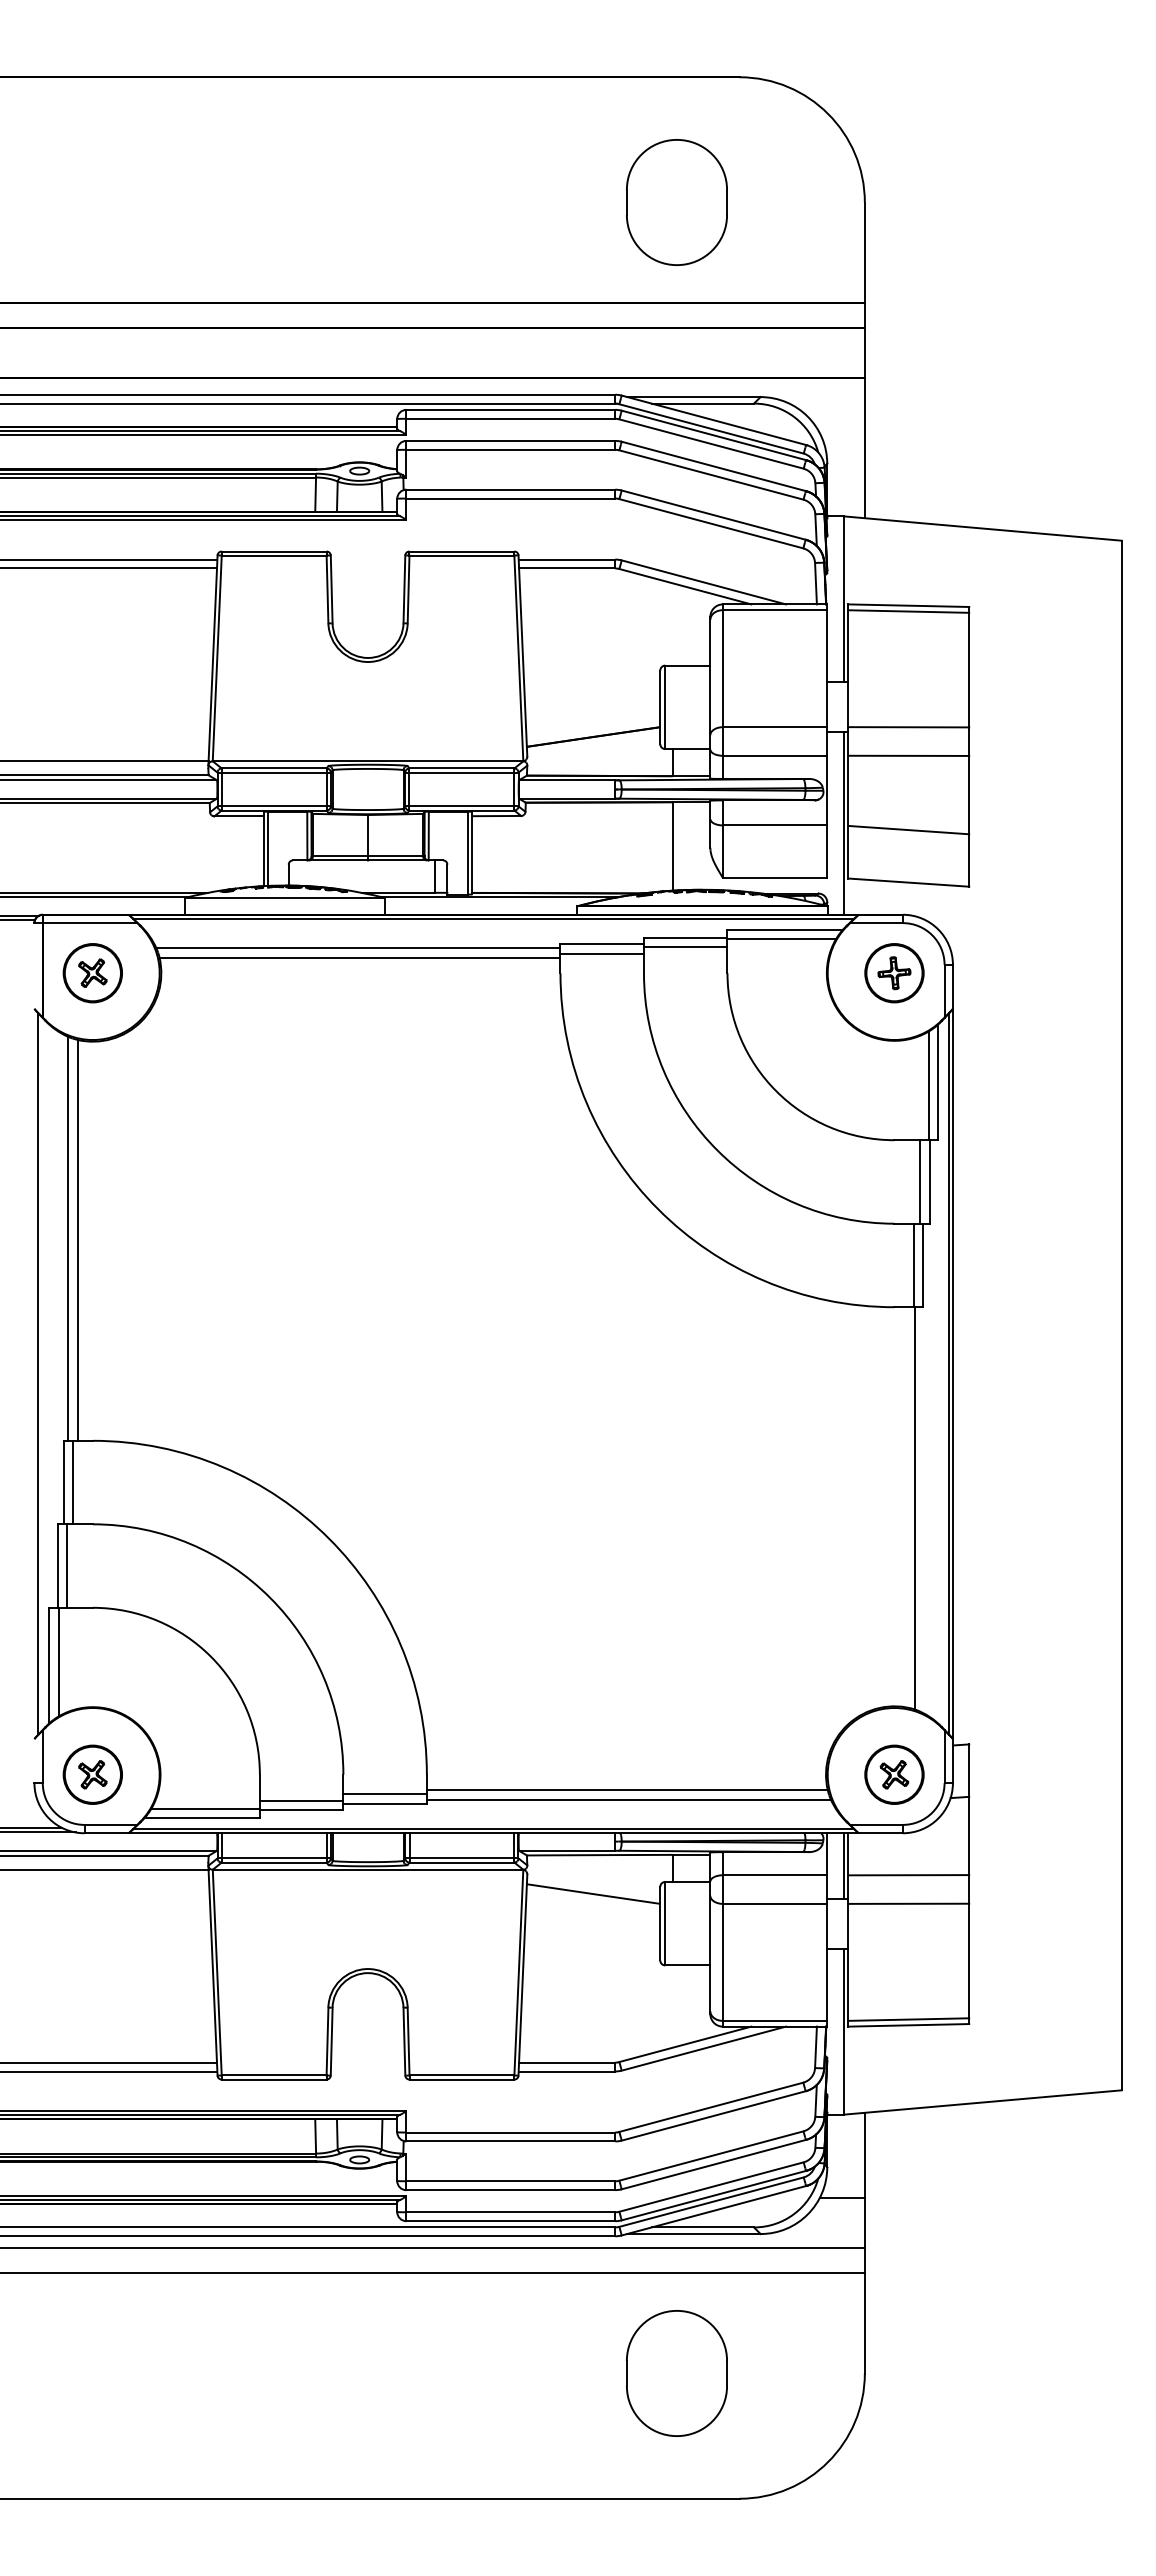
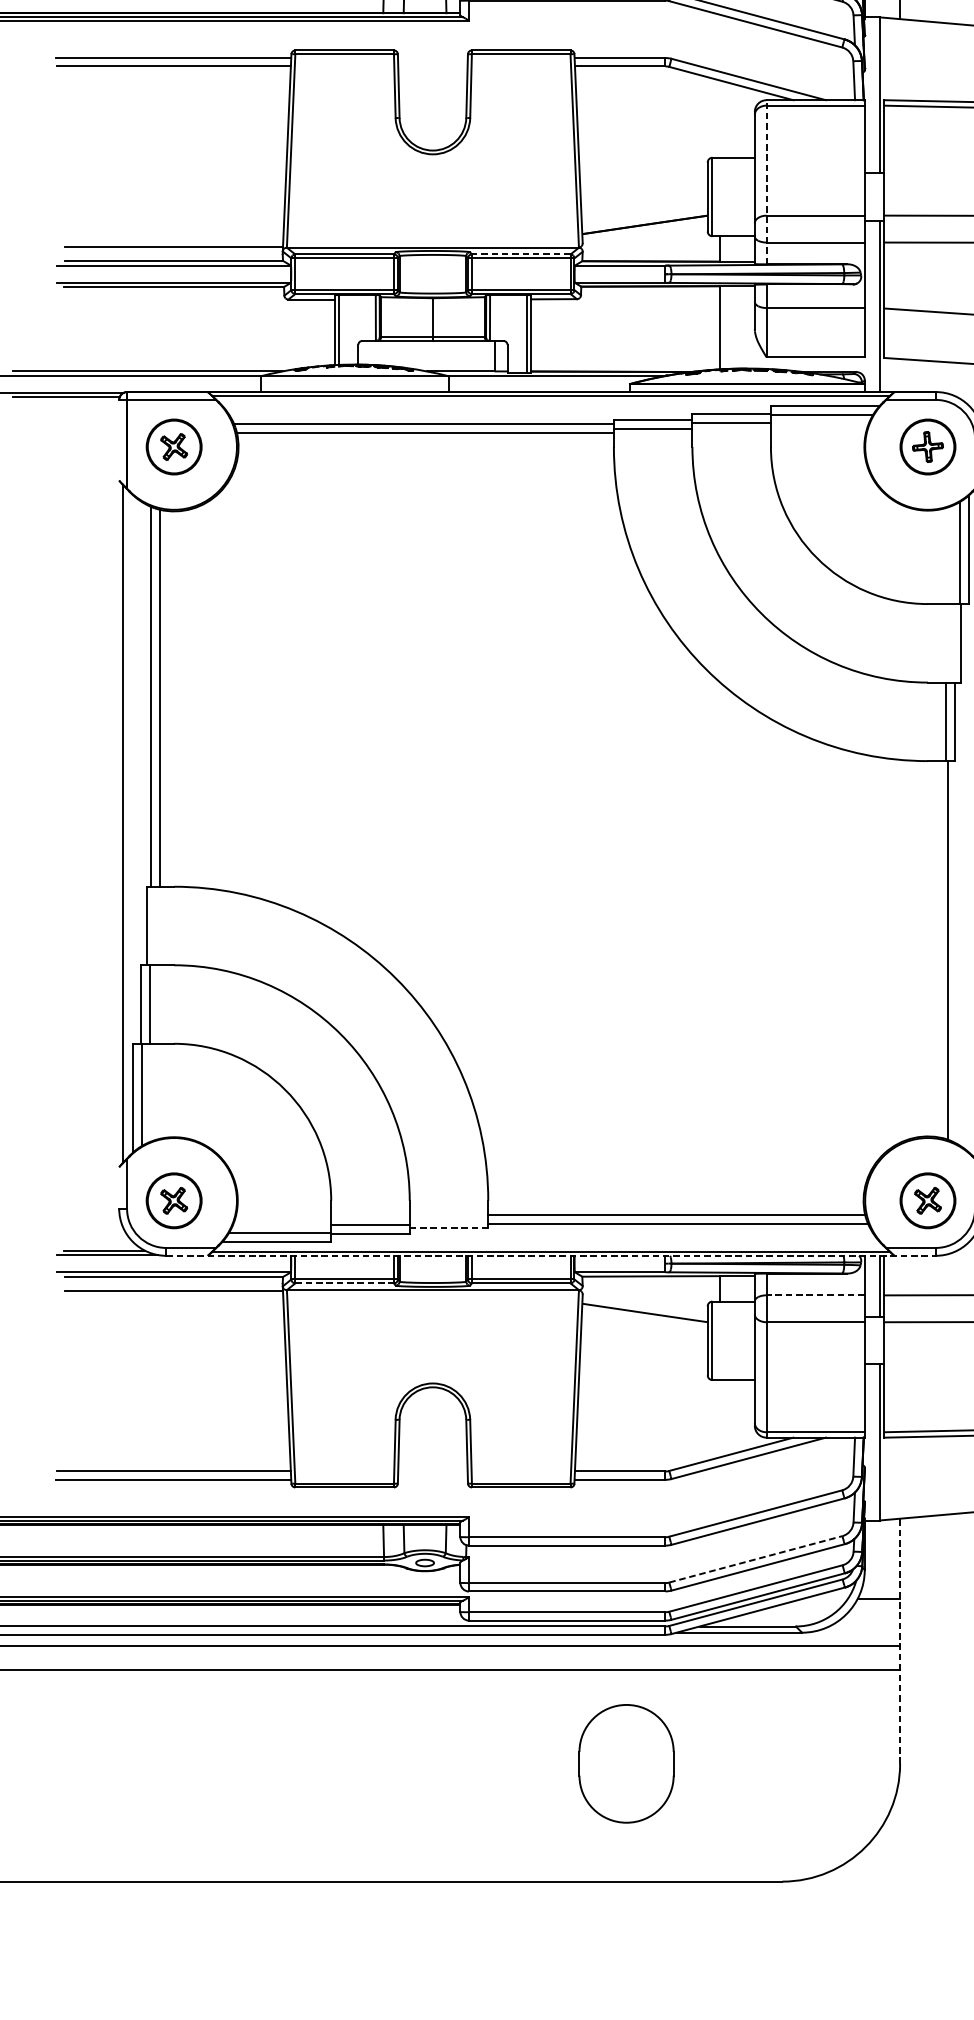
line: (722, 691) -> (766, 182), solid -> dashed
line: (461, 768) -> (520, 254), solid -> dashed
line: (920, 1181) -> (952, 642), removed
line: (73, 1482) -> (155, 925), removed
line: (384, 1794) -> (448, 1219), removed
line: (385, 1803) -> (449, 1227), solid -> dashed
line: (494, 1833) -> (551, 1256), solid -> dashed
line: (274, 1862) -> (344, 1283), solid -> dashed
line: (774, 1875) -> (815, 1295), solid -> dashed
line: (711, 2155) -> (755, 1558), solid -> dashed
line: (864, 2242) -> (899, 1640), solid -> dashed
part: (676, 2373) -> (626, 1763), moved

